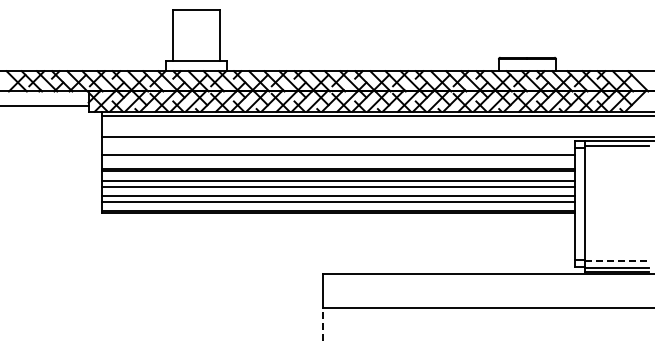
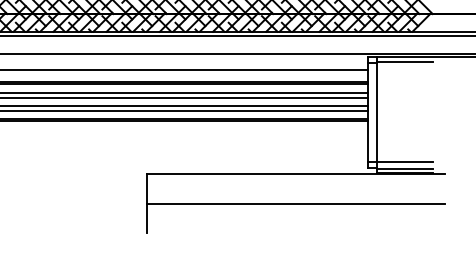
line: (617, 260) -> (405, 162), dashed -> solid
line: (322, 324) -> (146, 218), dashed -> solid

